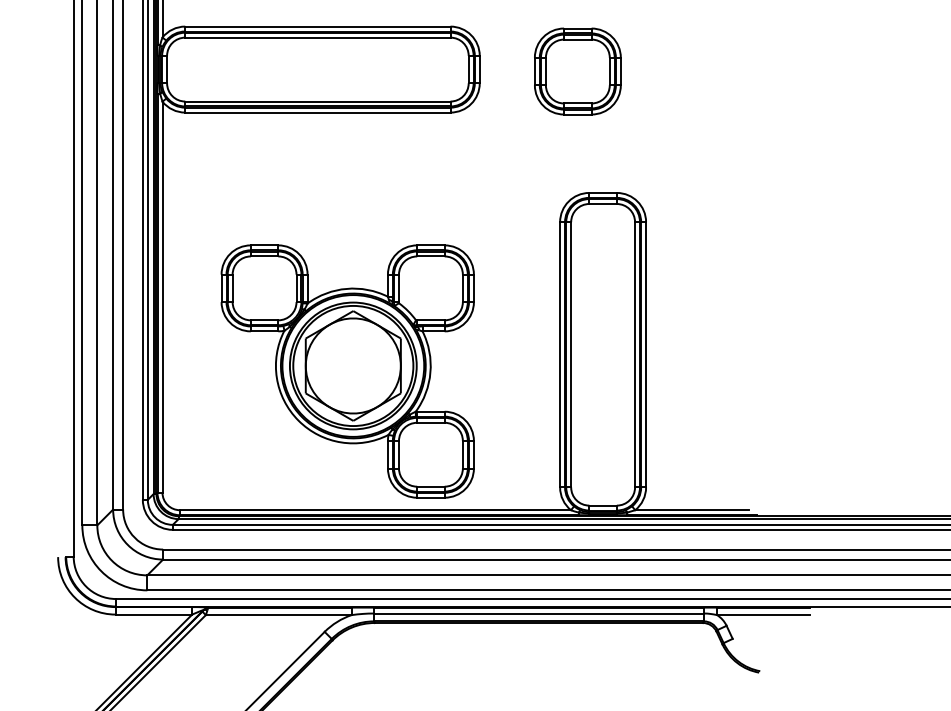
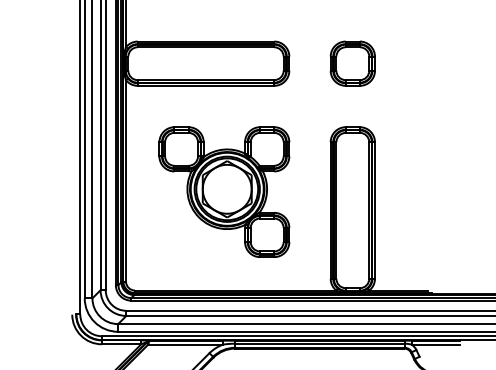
part: (577, 71) -> (352, 63), moved
part: (347, 370) -> (224, 191), moved

